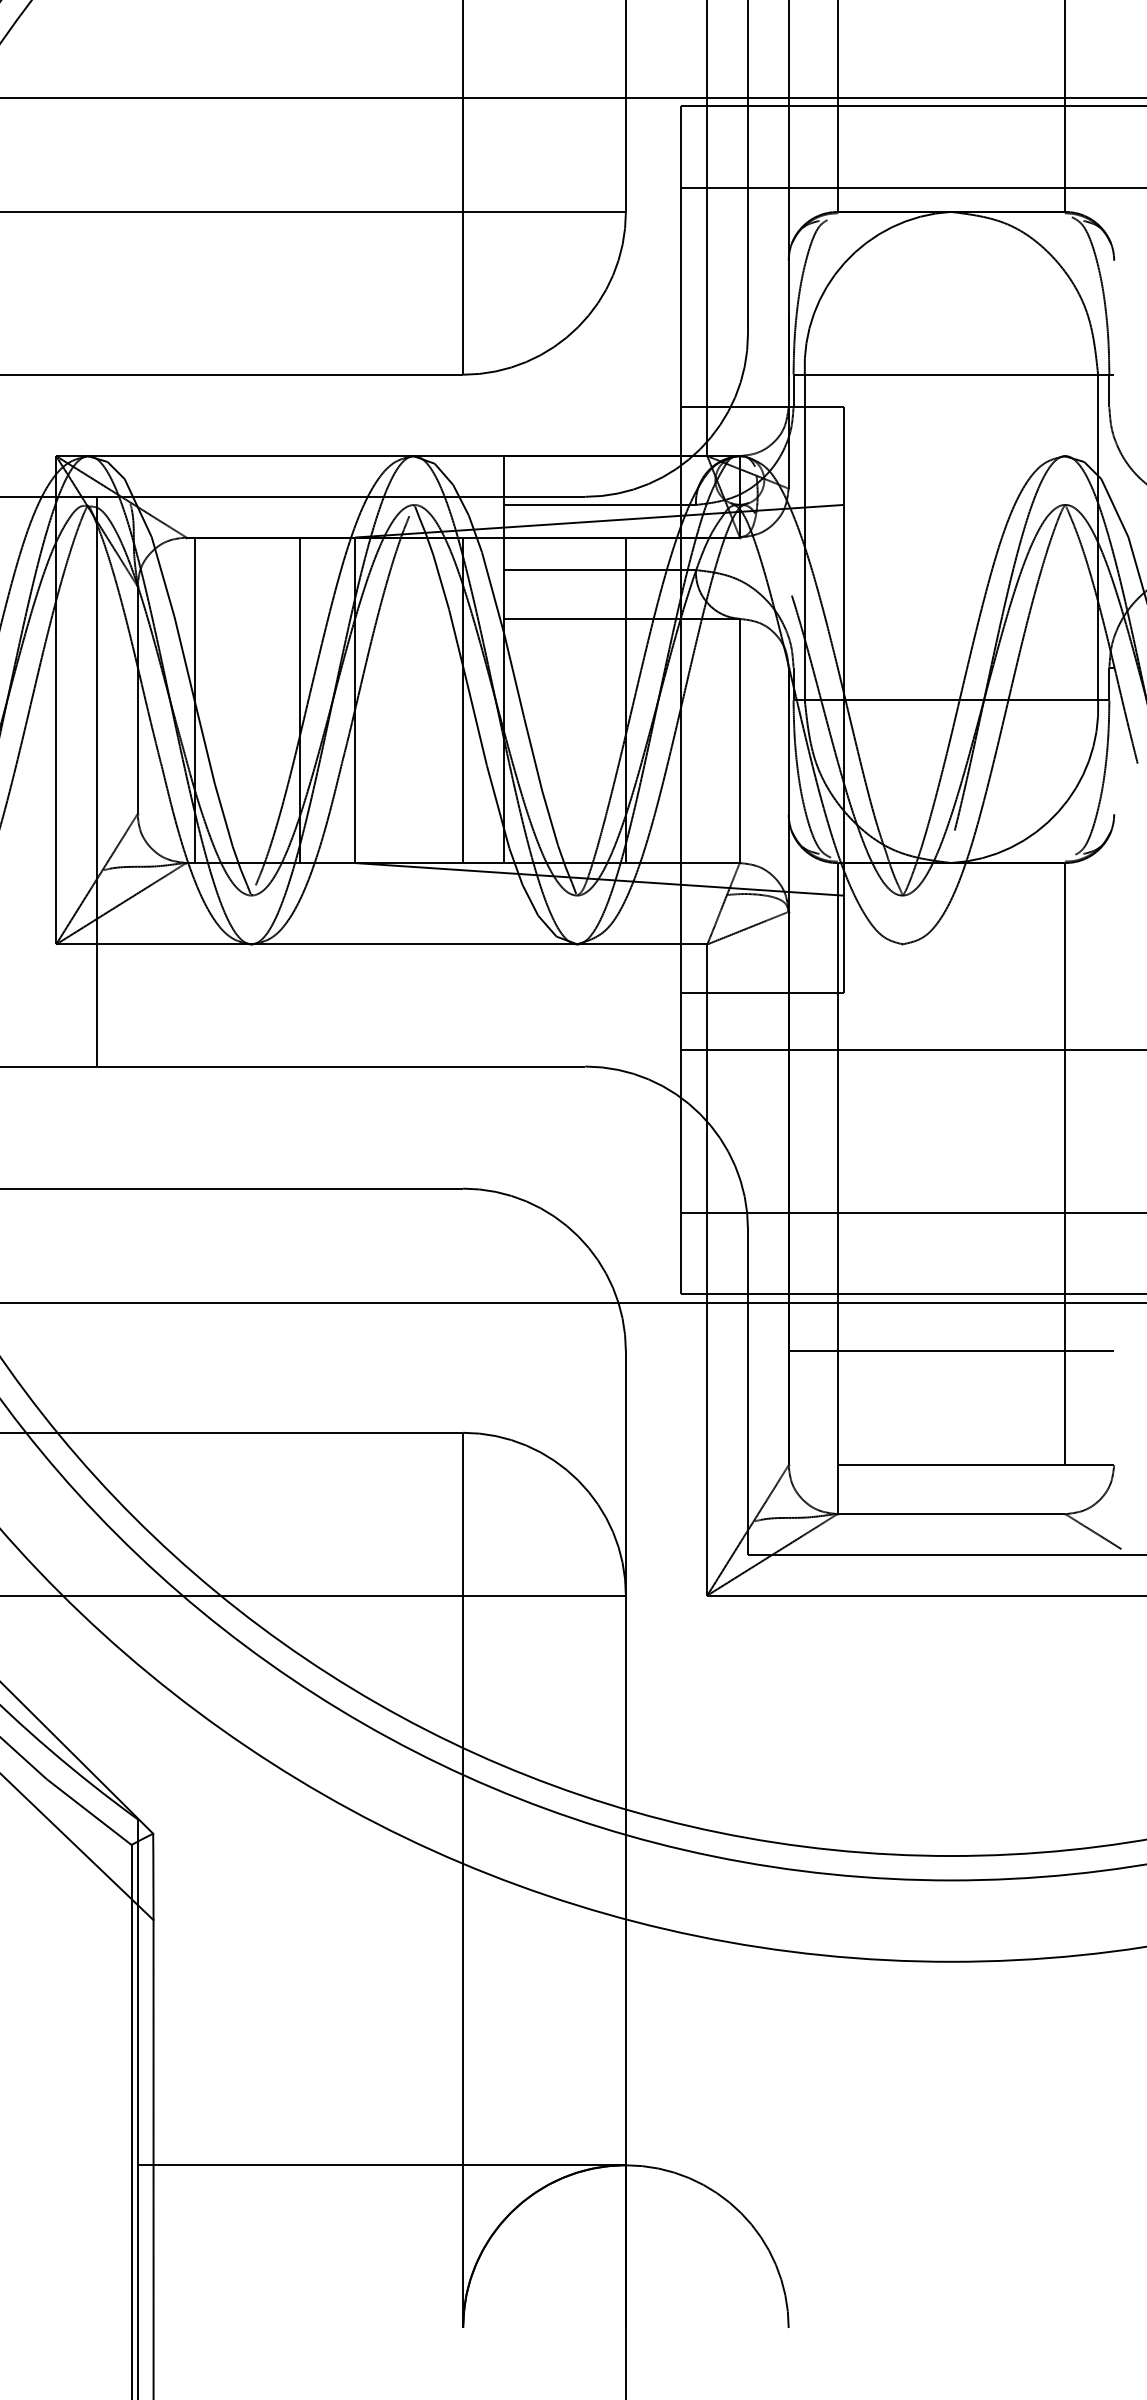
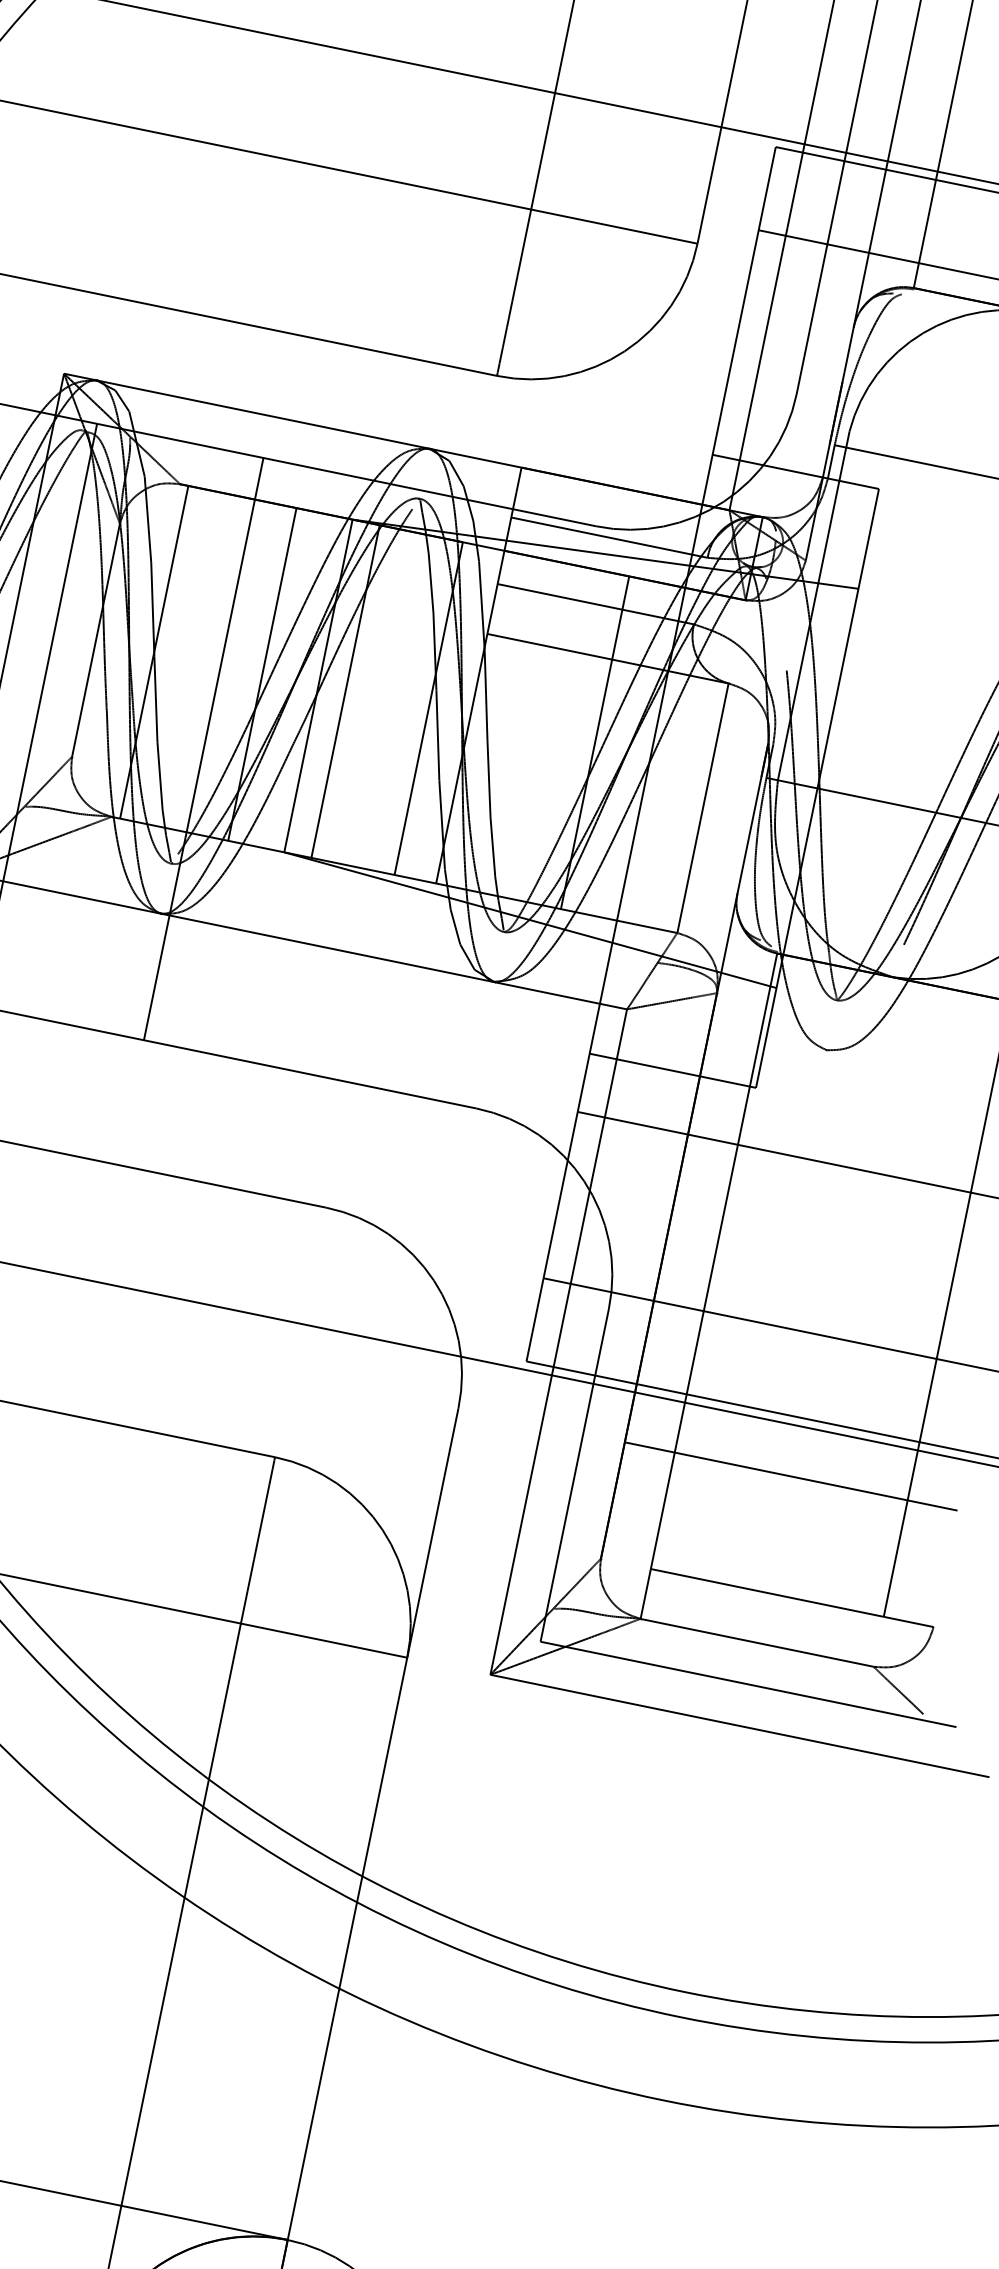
line: (381, 700) -> (345, 691), added
line: (259, 781) -> (203, 748), added

